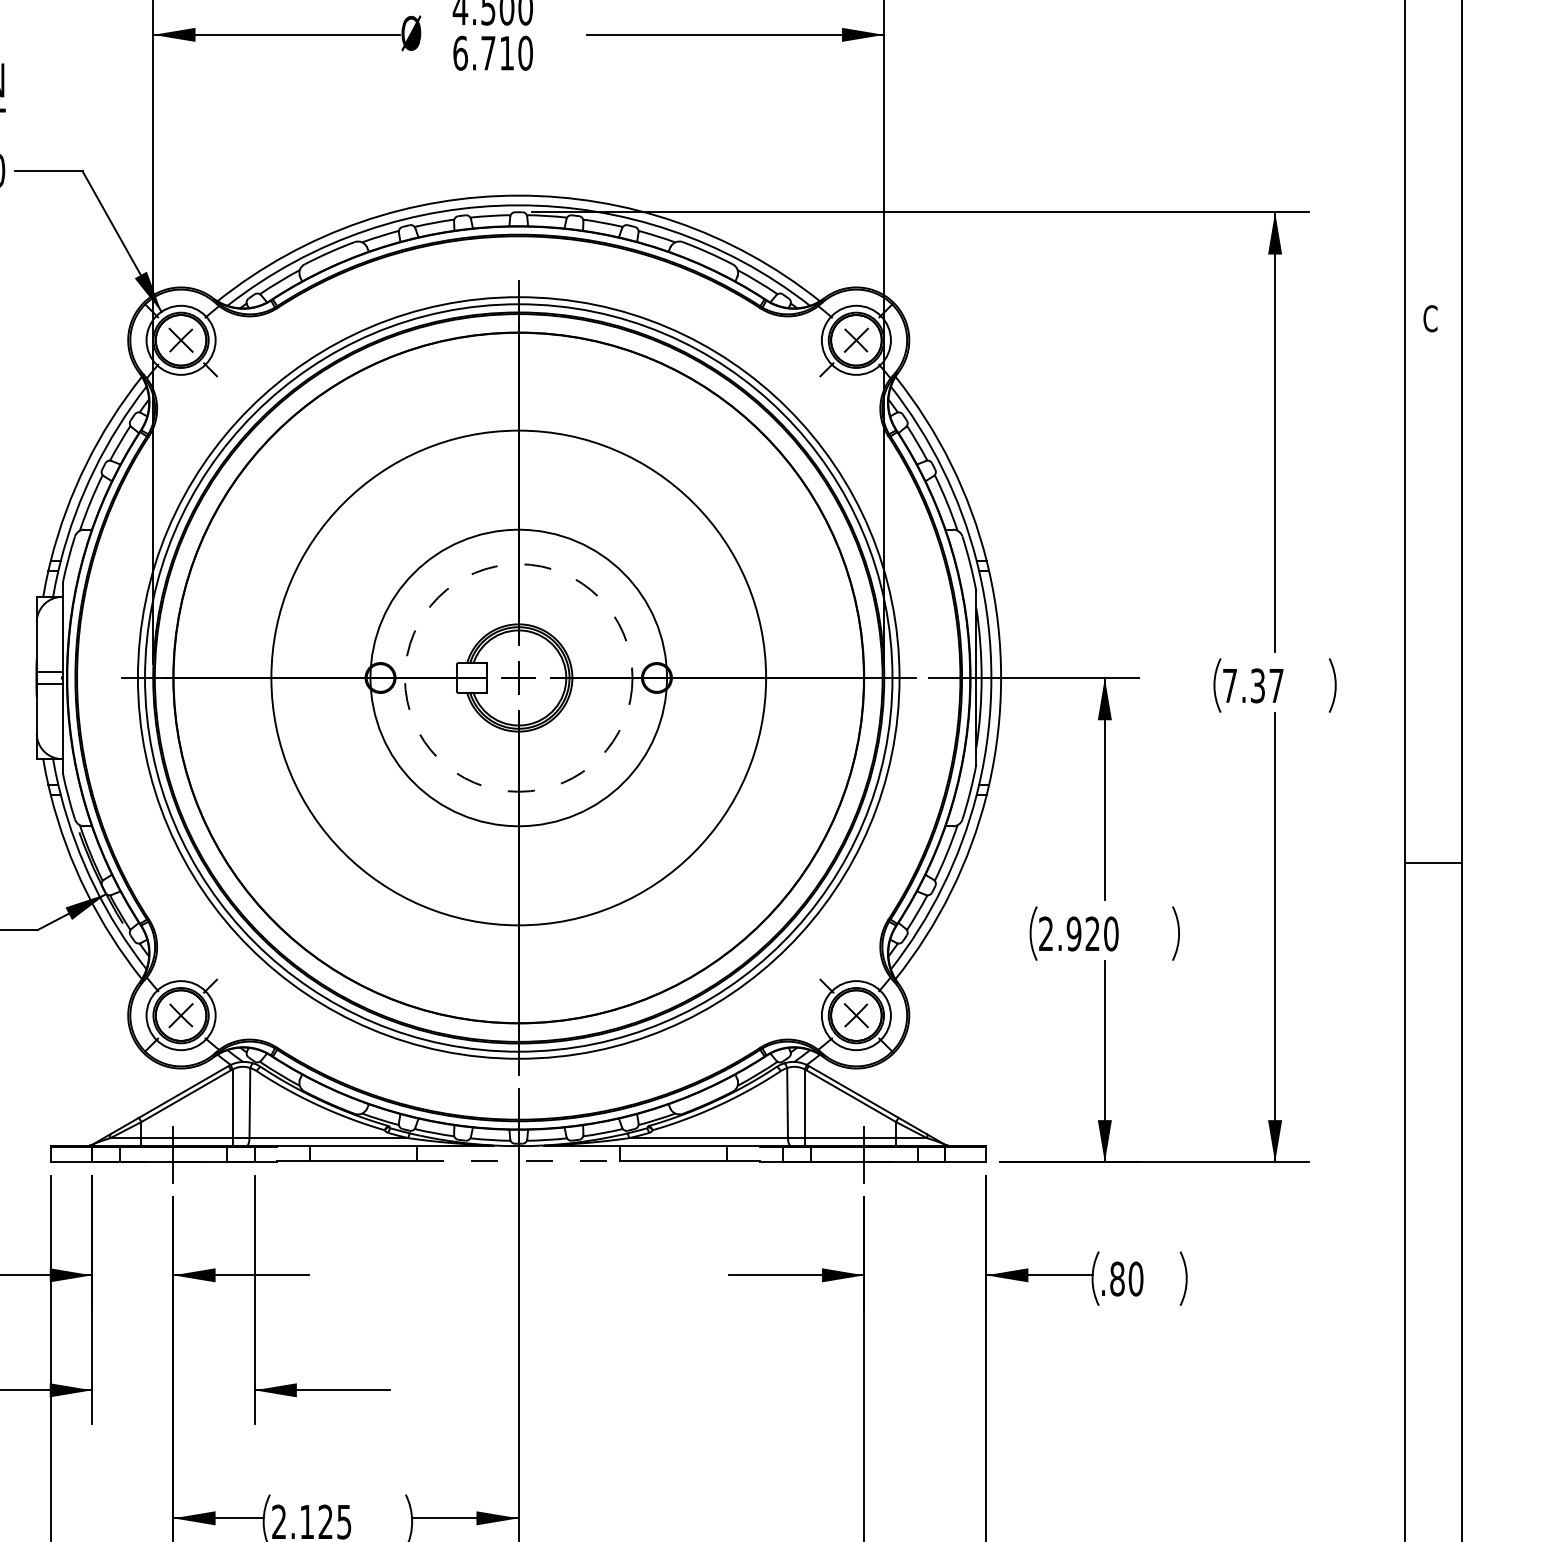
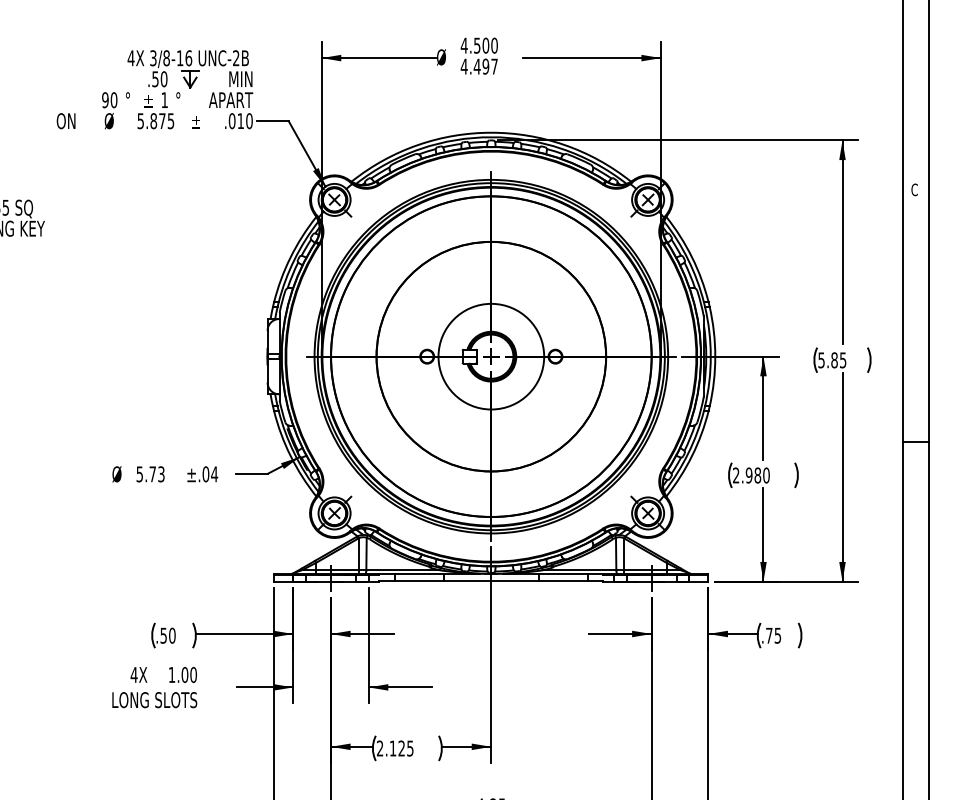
text: (491, 52) -> (478, 66), 6.710 -> 4.497
circle: (519, 677) -> (491, 356), dashed -> solid
circle: (519, 677) -> (491, 356), size x1.67
text: (1253, 686) -> (832, 360), 7.37 -> 5.85
text: (1092, 933) -> (757, 475), 2.920 -> 2.980
line: (519, 1160) -> (491, 580), dashed -> solid
text: (1126, 1278) -> (773, 635), .80 -> .75

